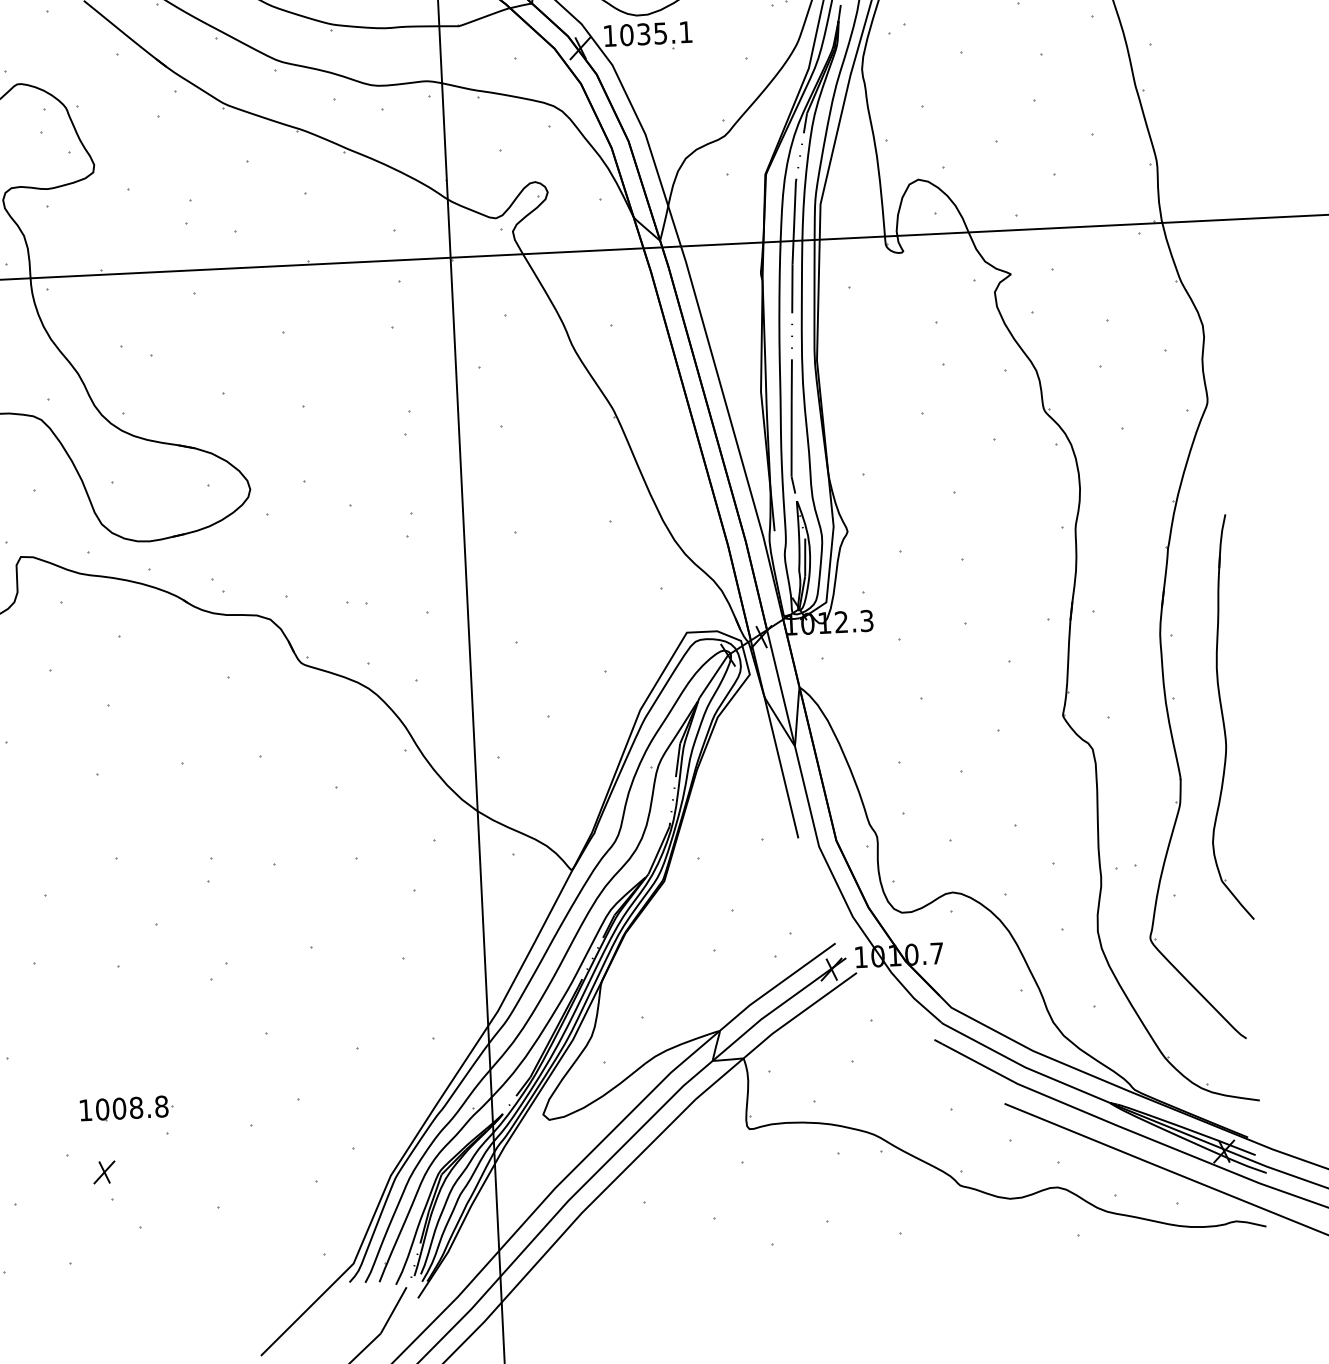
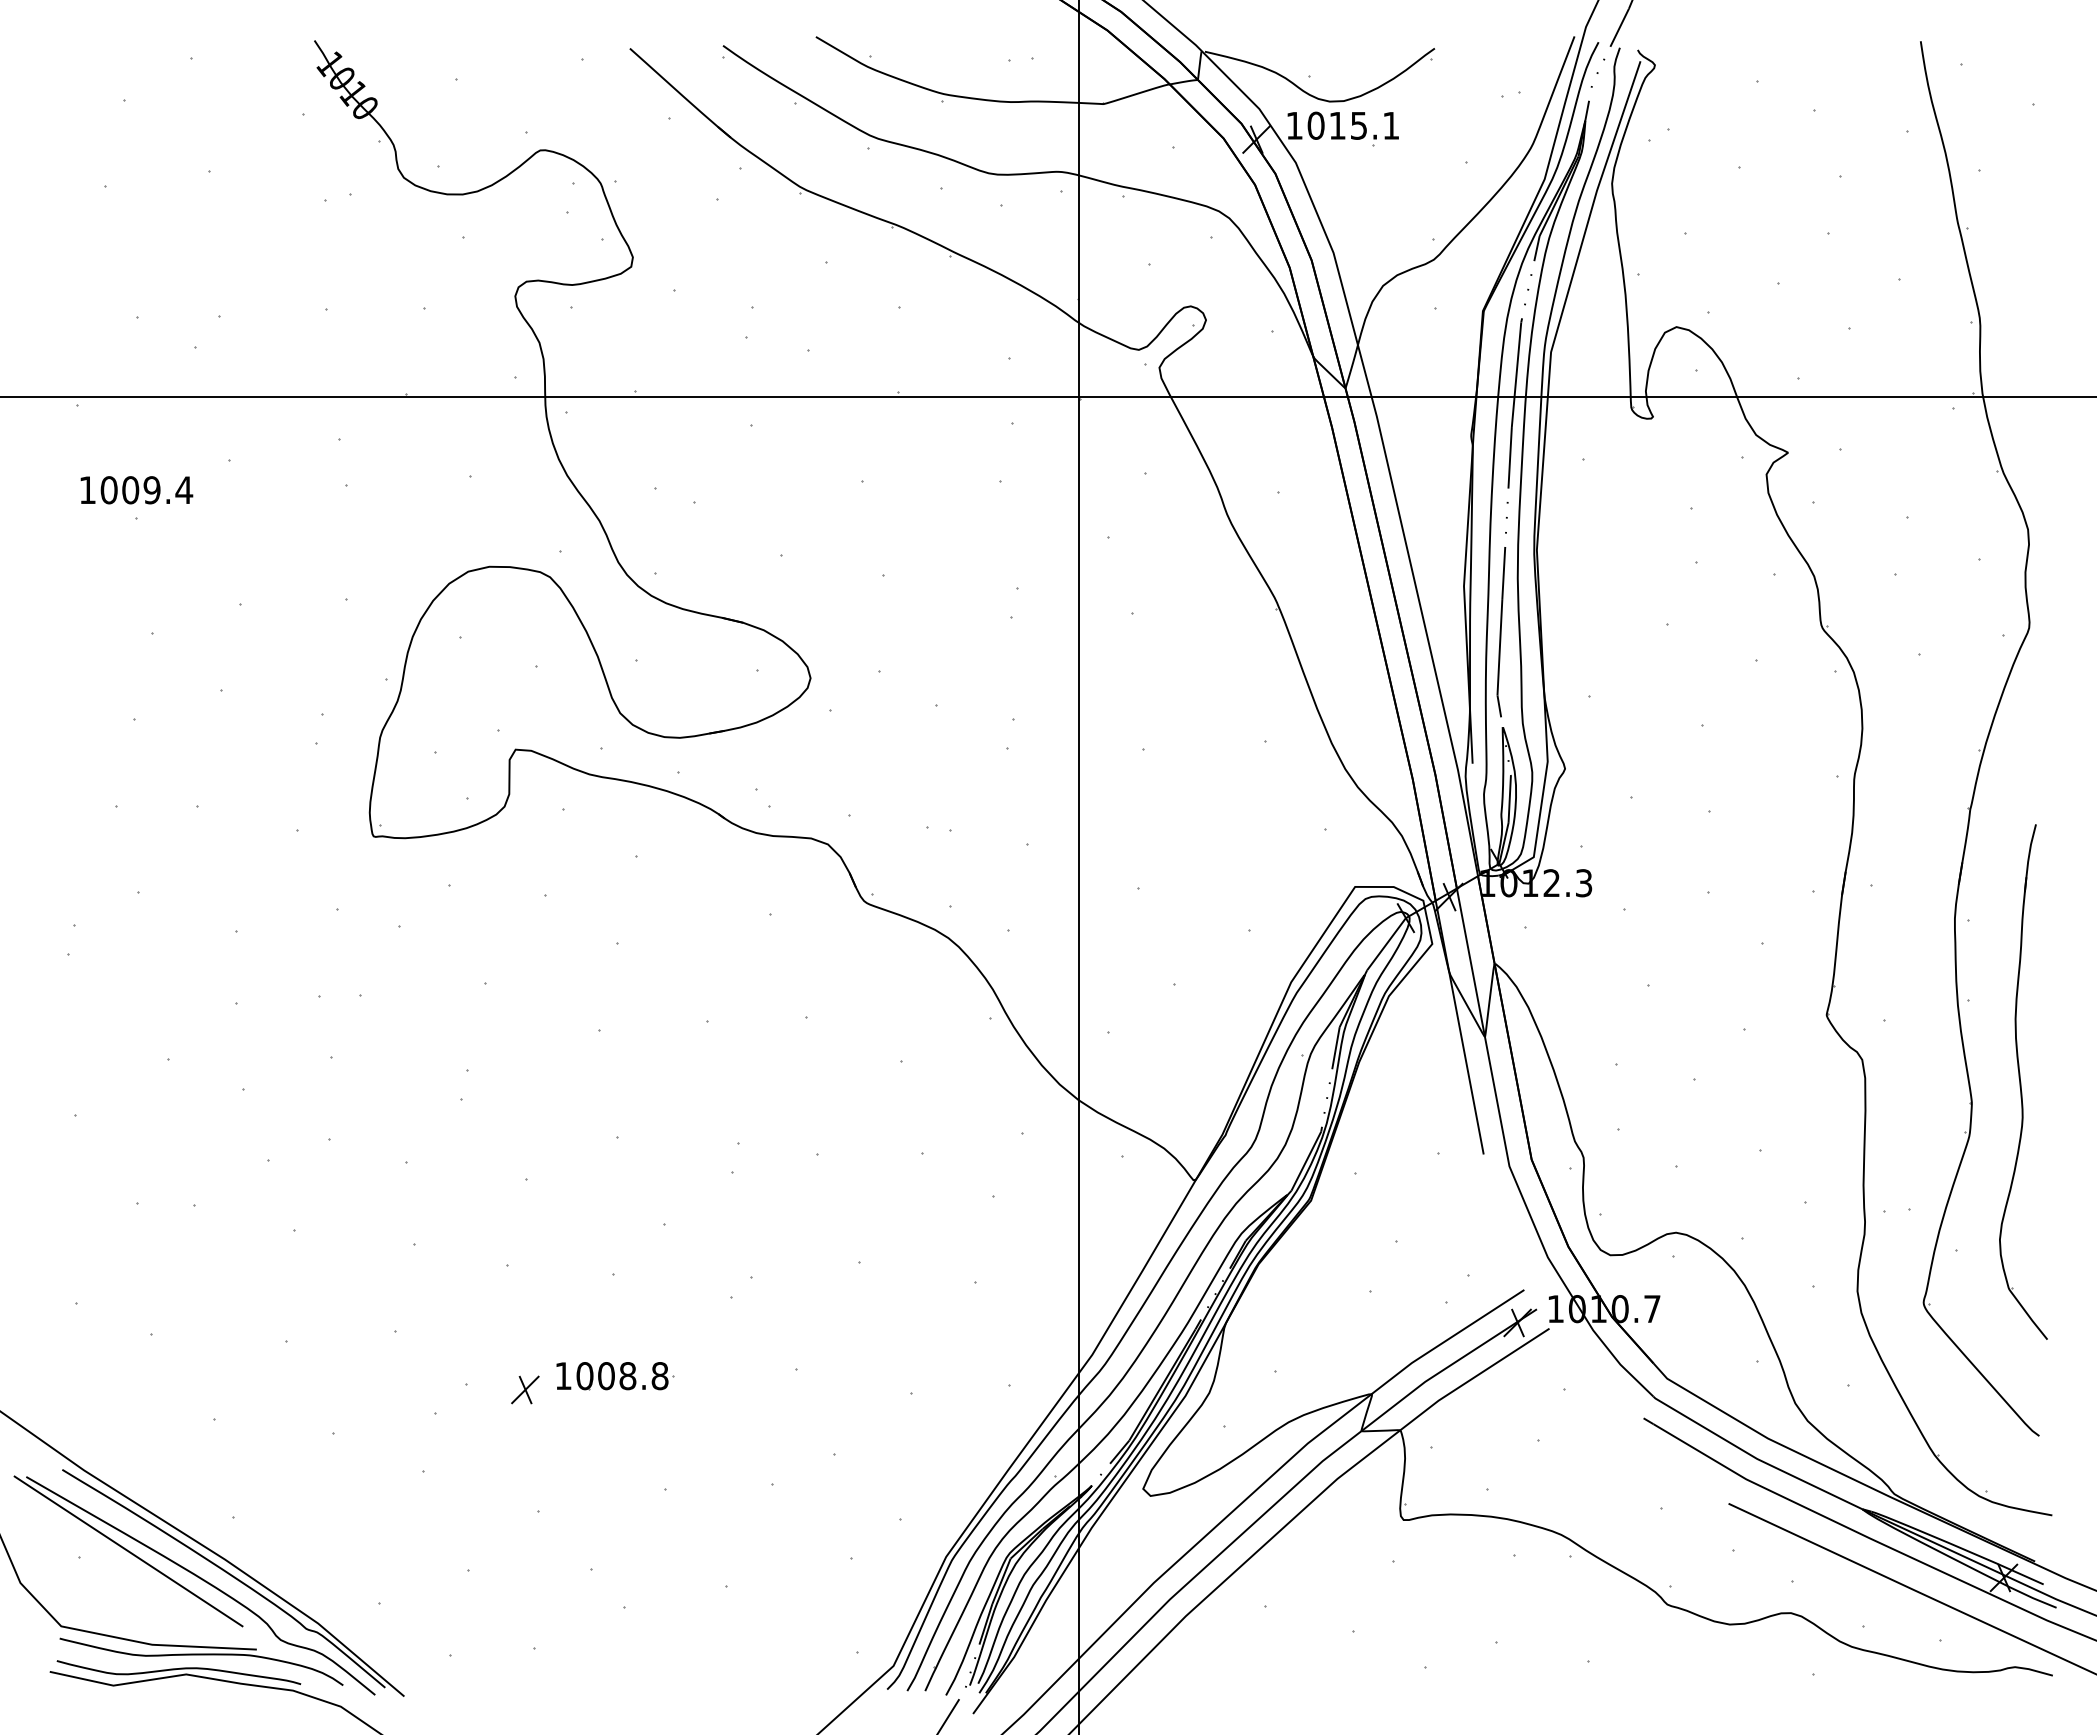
text: (643, 34) -> (1337, 125), 1035.1 -> 1015.1
part: (1225, 717) -> (2023, 1081), moved
part: (126, 1108) -> (615, 1376), moved
part: (104, 1172) -> (525, 1389), moved

